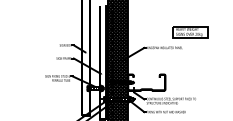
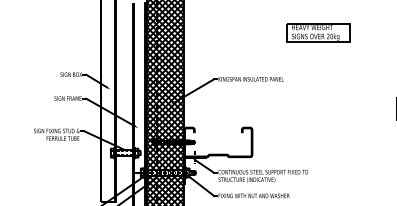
part: (190, 32) -> (317, 33), moved

